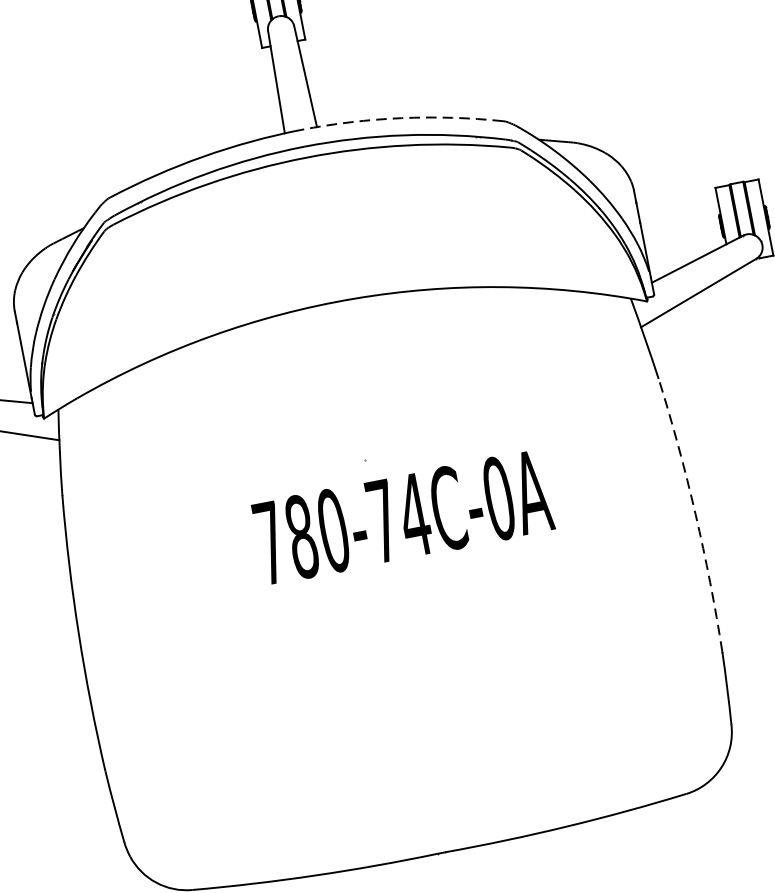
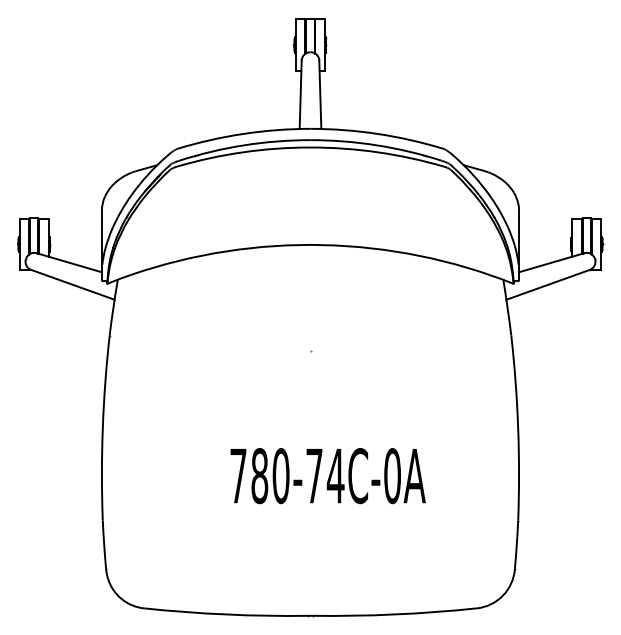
arc: (401, 117) -> (377, 133), dashed -> solid
arc: (695, 513) -> (518, 427), dashed -> solid
text: (402, 518) -> (327, 476), moved

